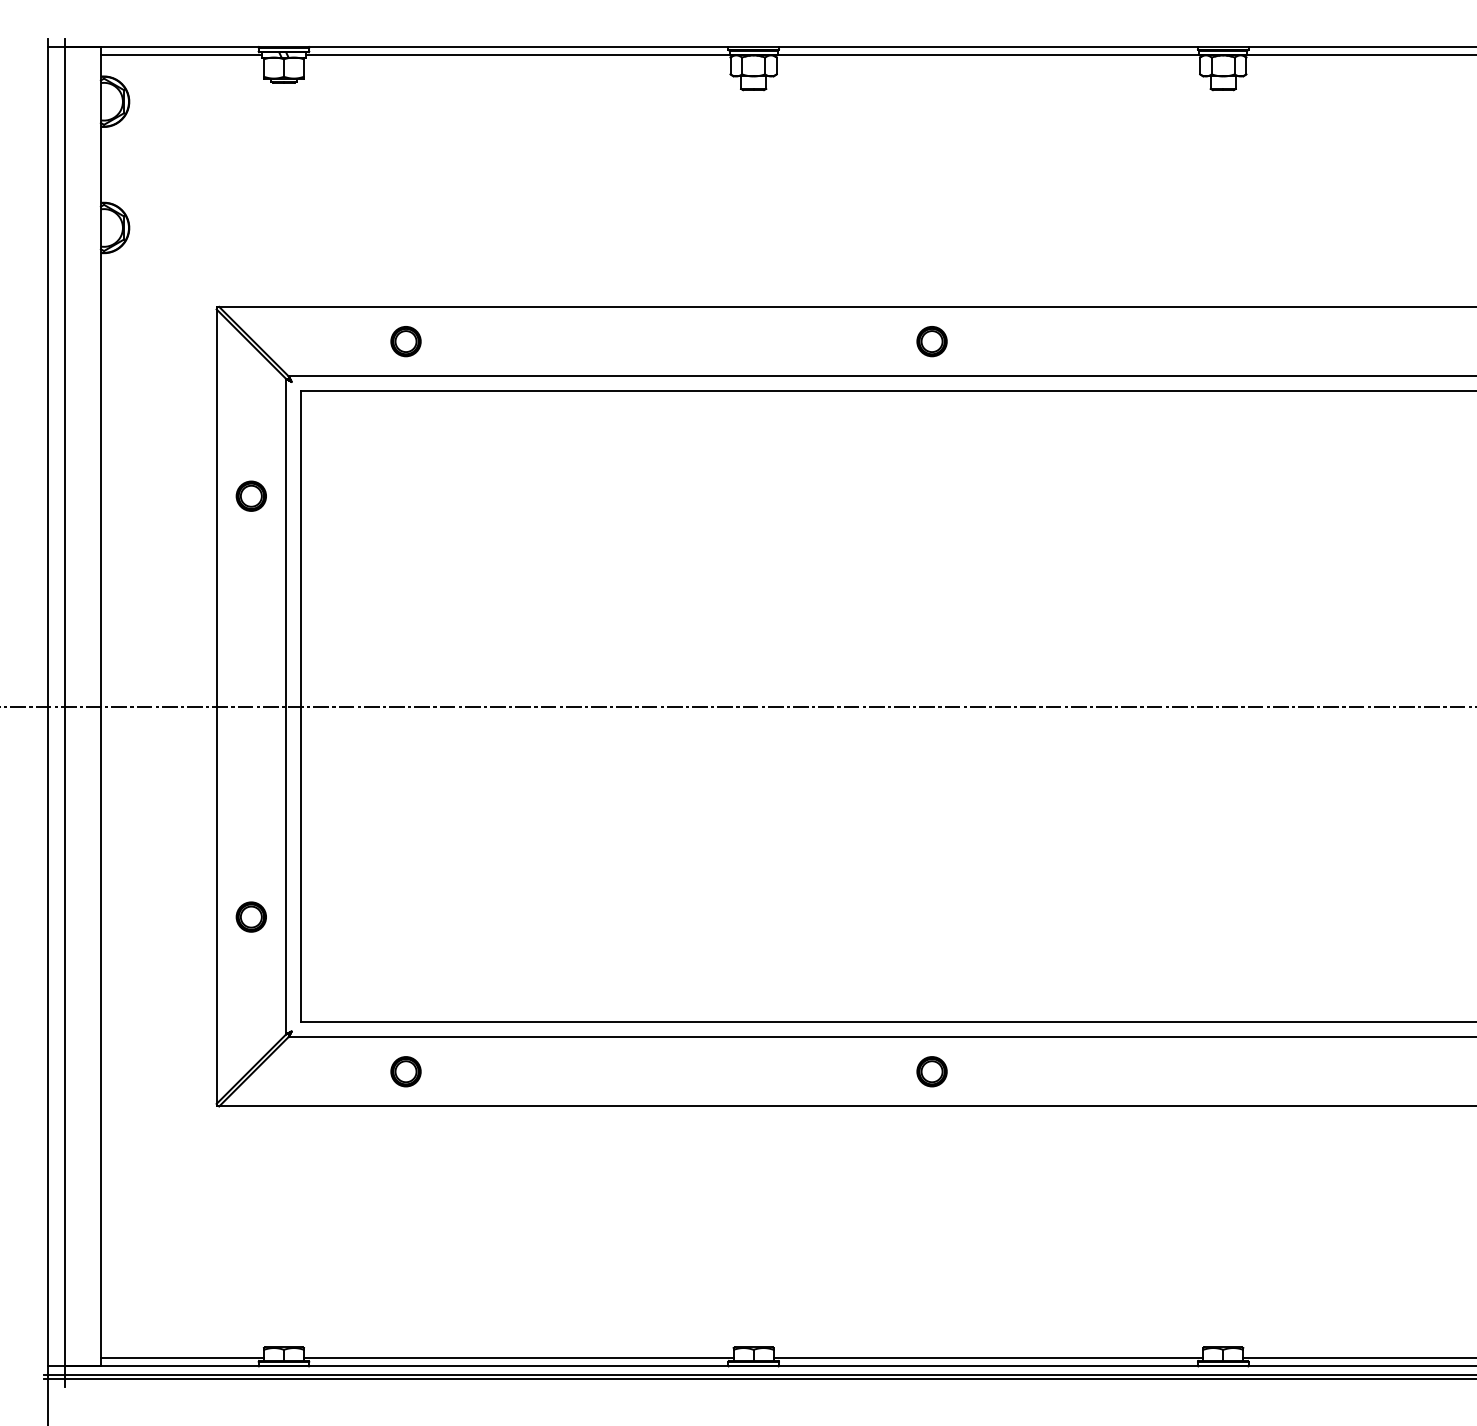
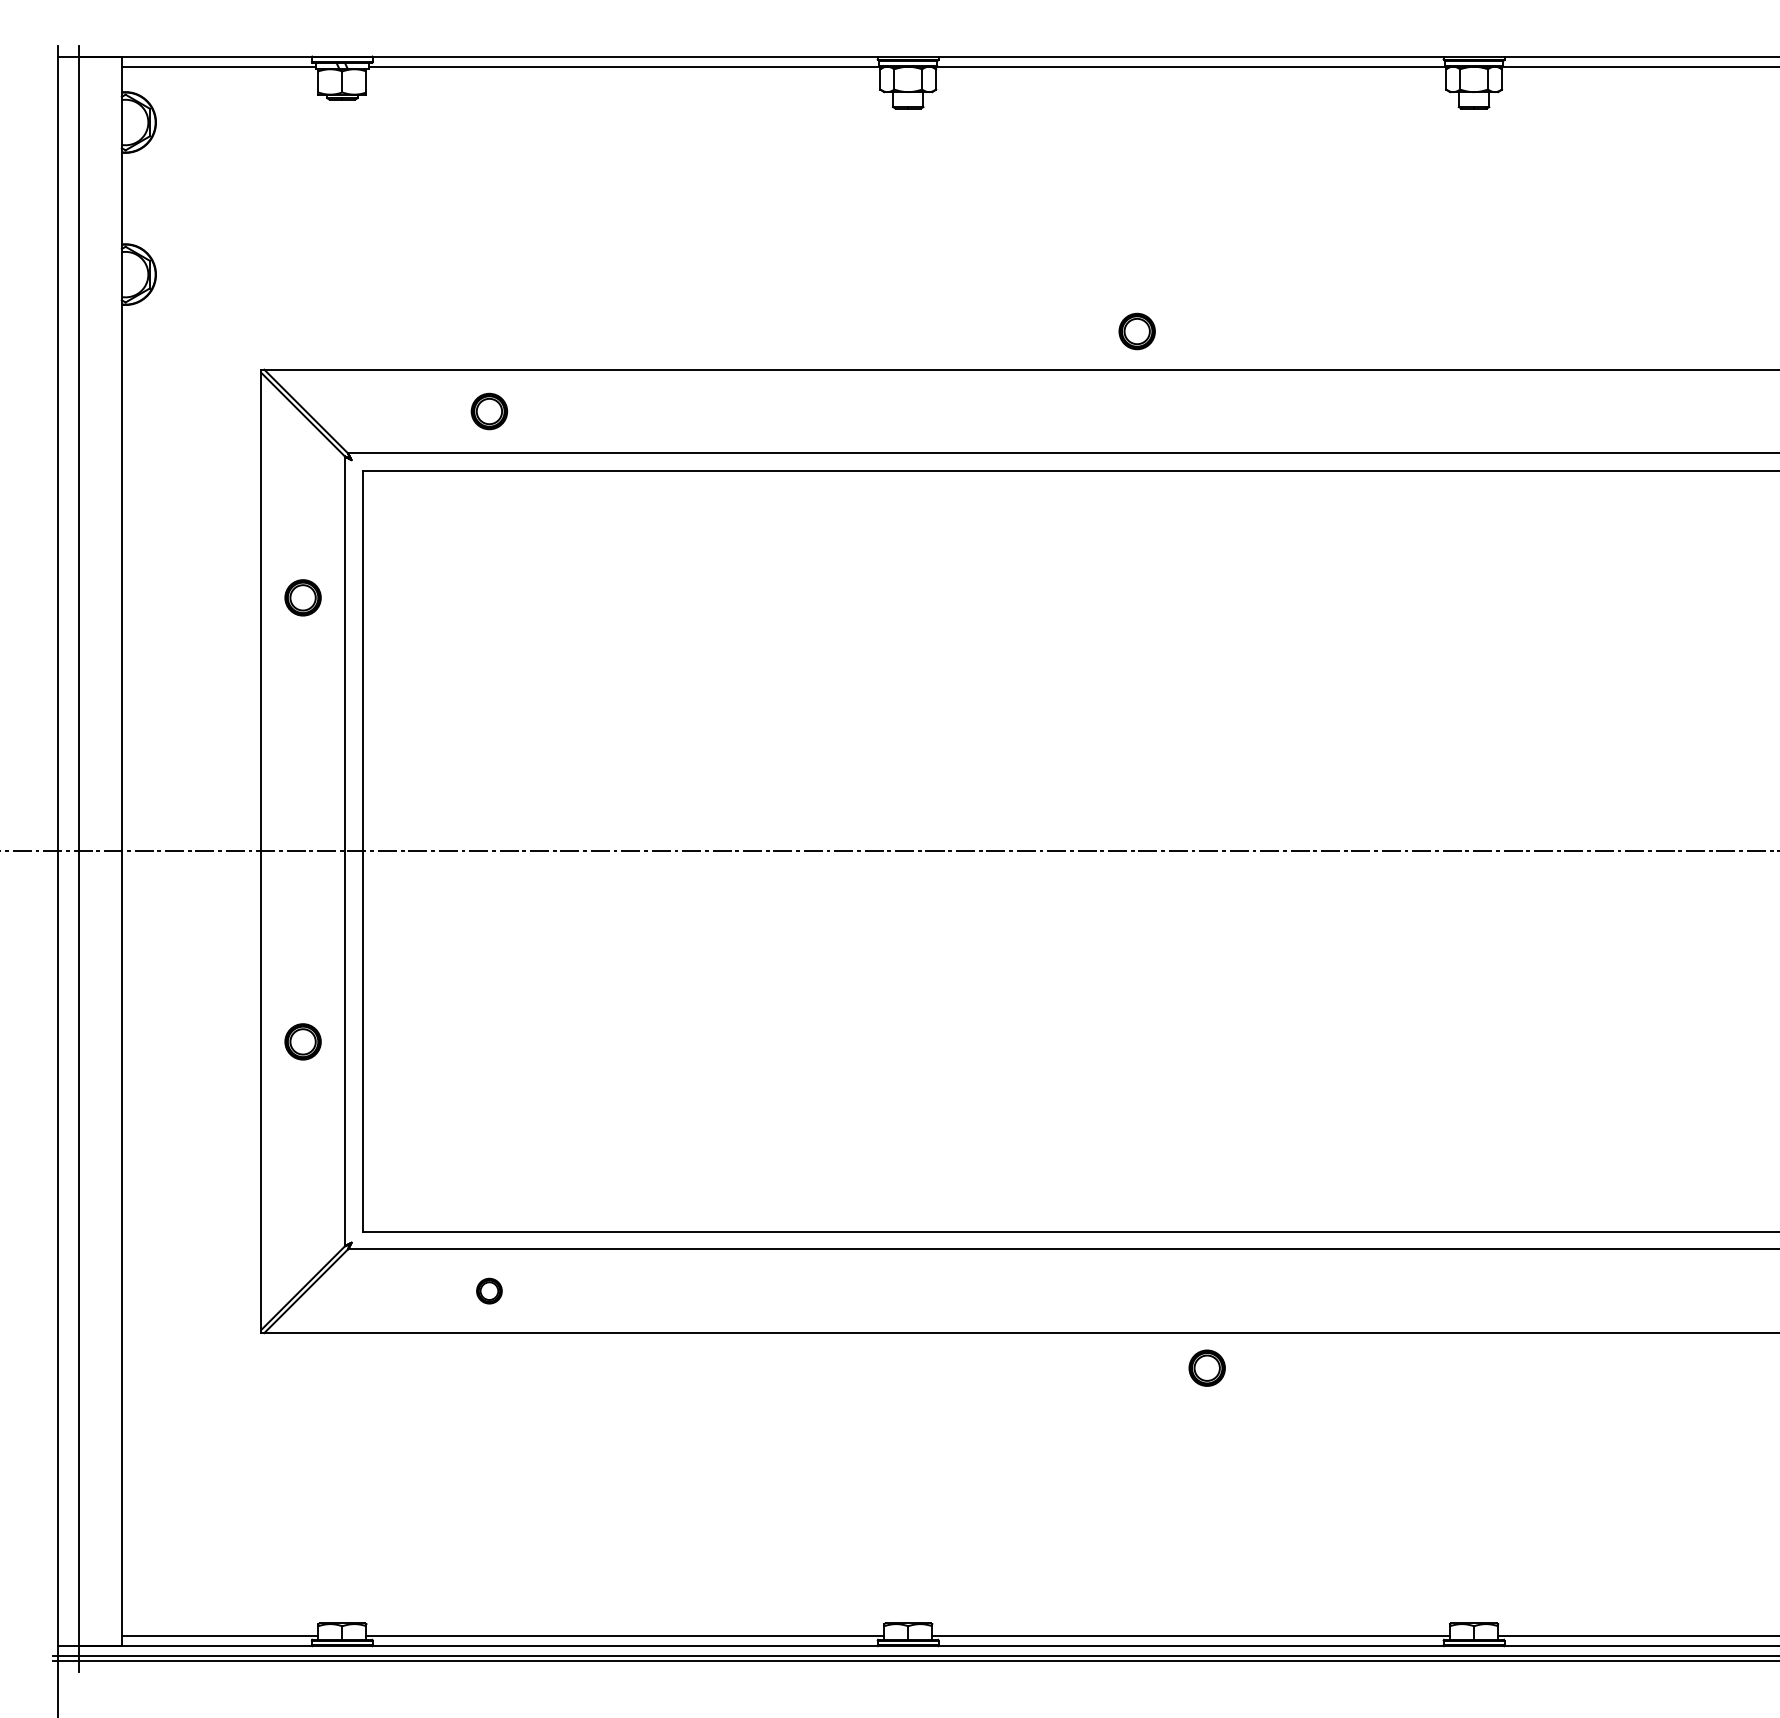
part: (931, 341) -> (1136, 331), moved
part: (250, 916) -> (302, 1041), moved
part: (406, 1071) -> (489, 1290), size x0.7
part: (931, 1071) -> (1206, 1367), moved

